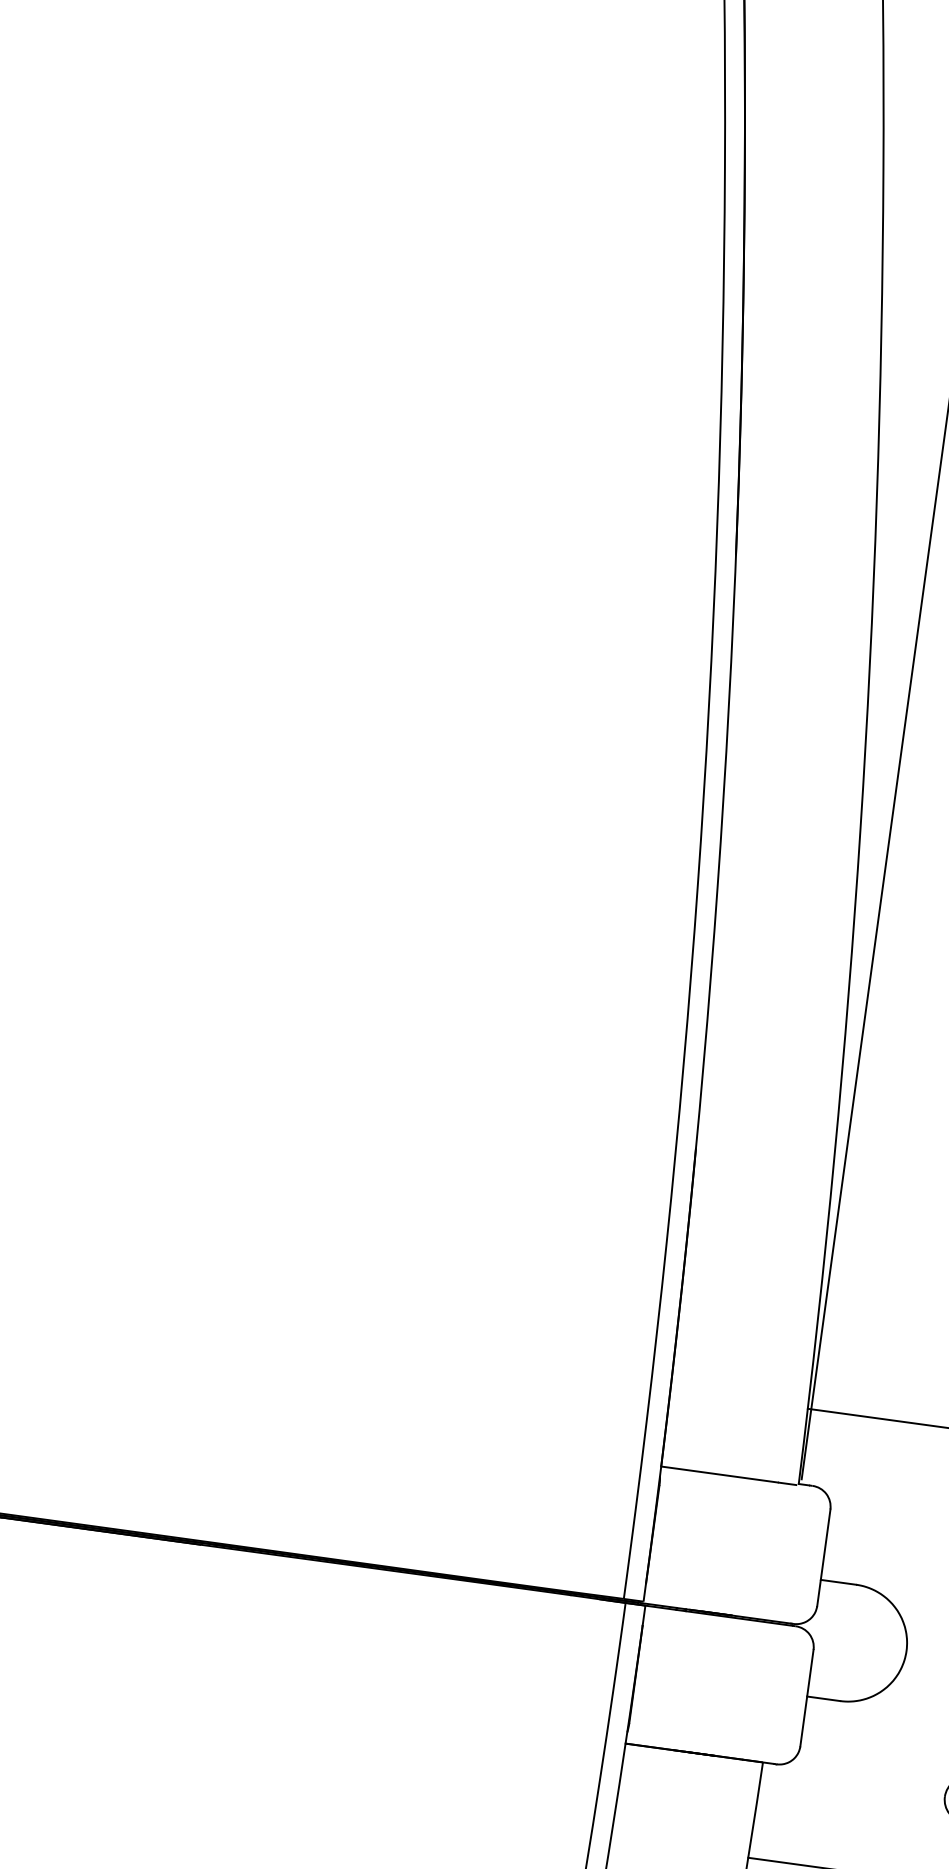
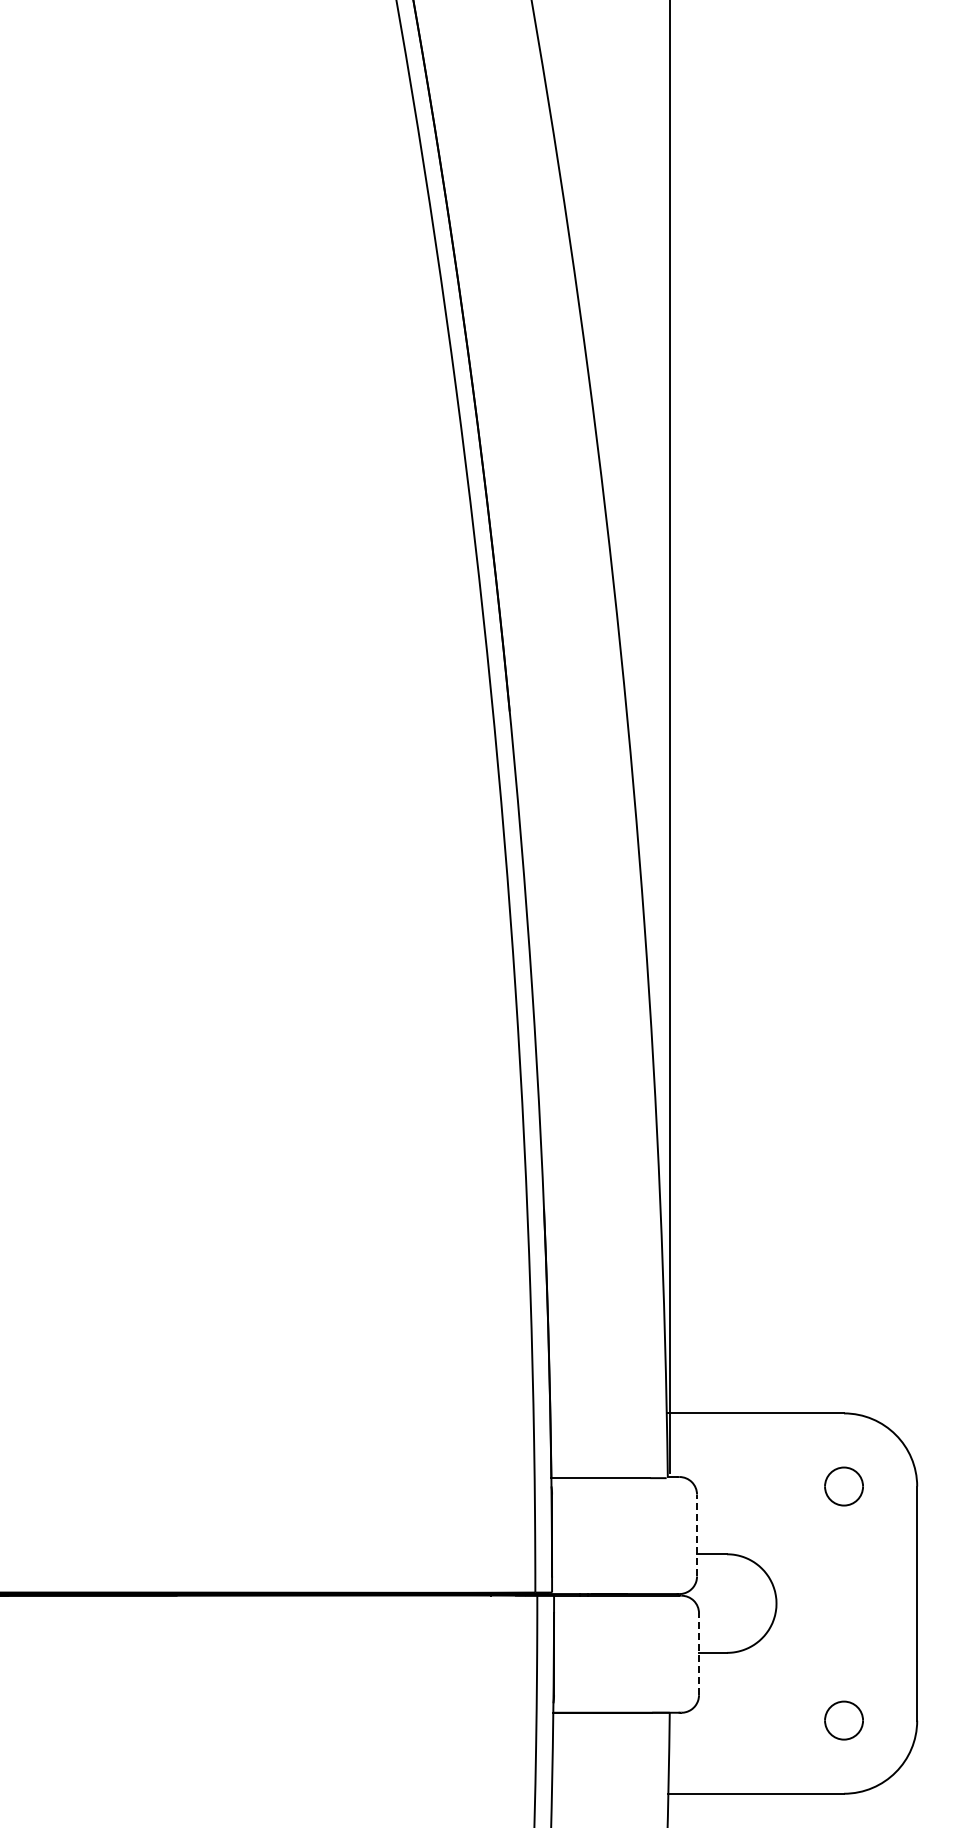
line: (824, 1557) -> (697, 1535), solid -> dashed
line: (807, 1698) -> (699, 1654), solid -> dashed

